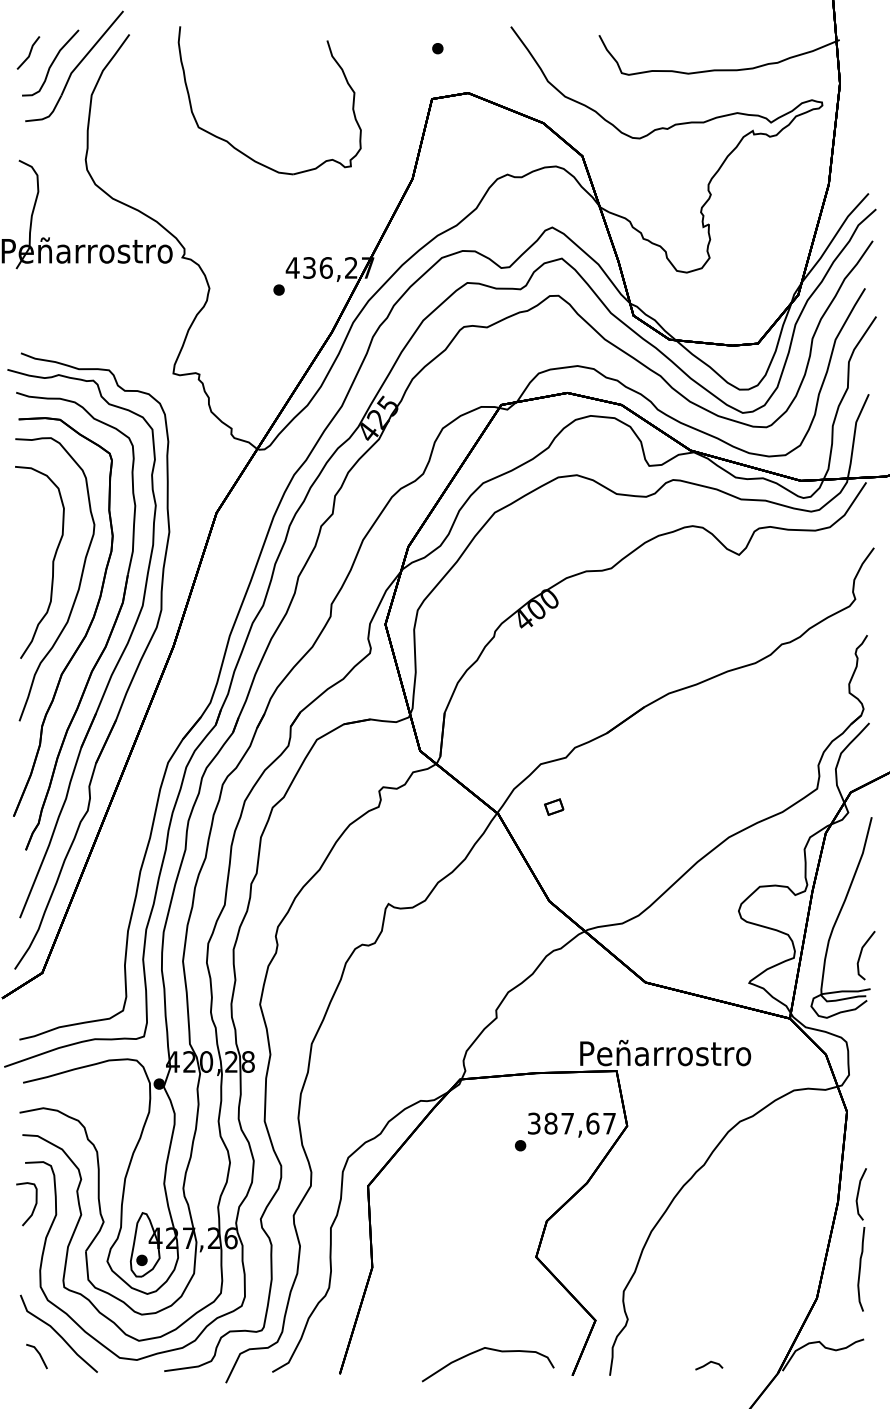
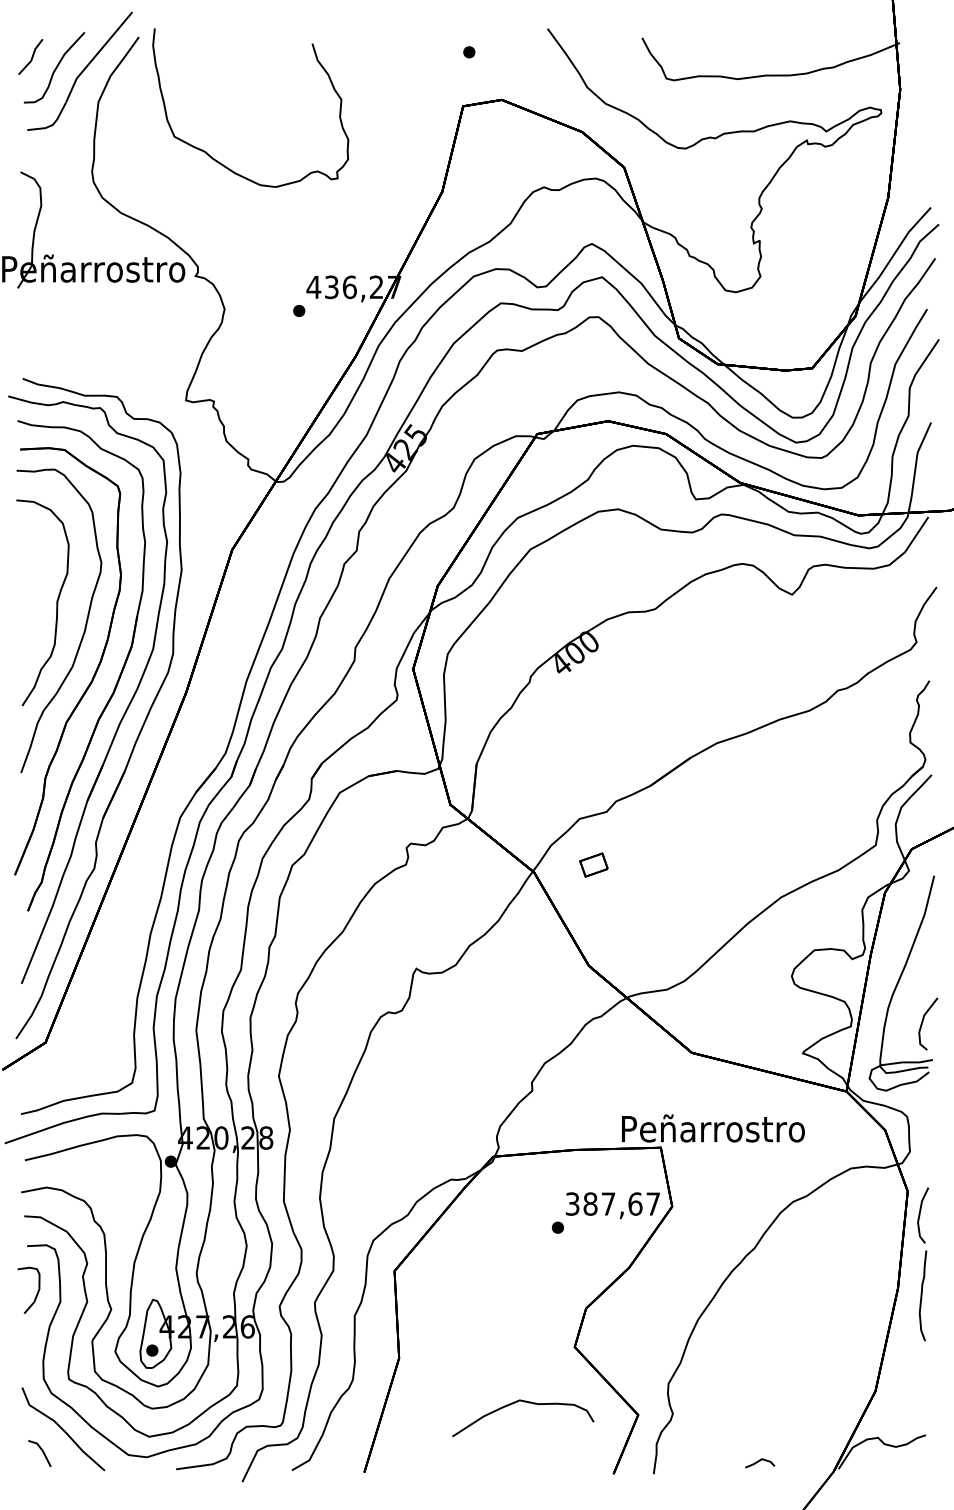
part: (232, 144) -> (210, 155), moved
part: (554, 806) -> (594, 864), size x1.4
part: (860, 1239) -> (922, 1263), moved
curve: (491, 1350) -> (526, 1403), moved

